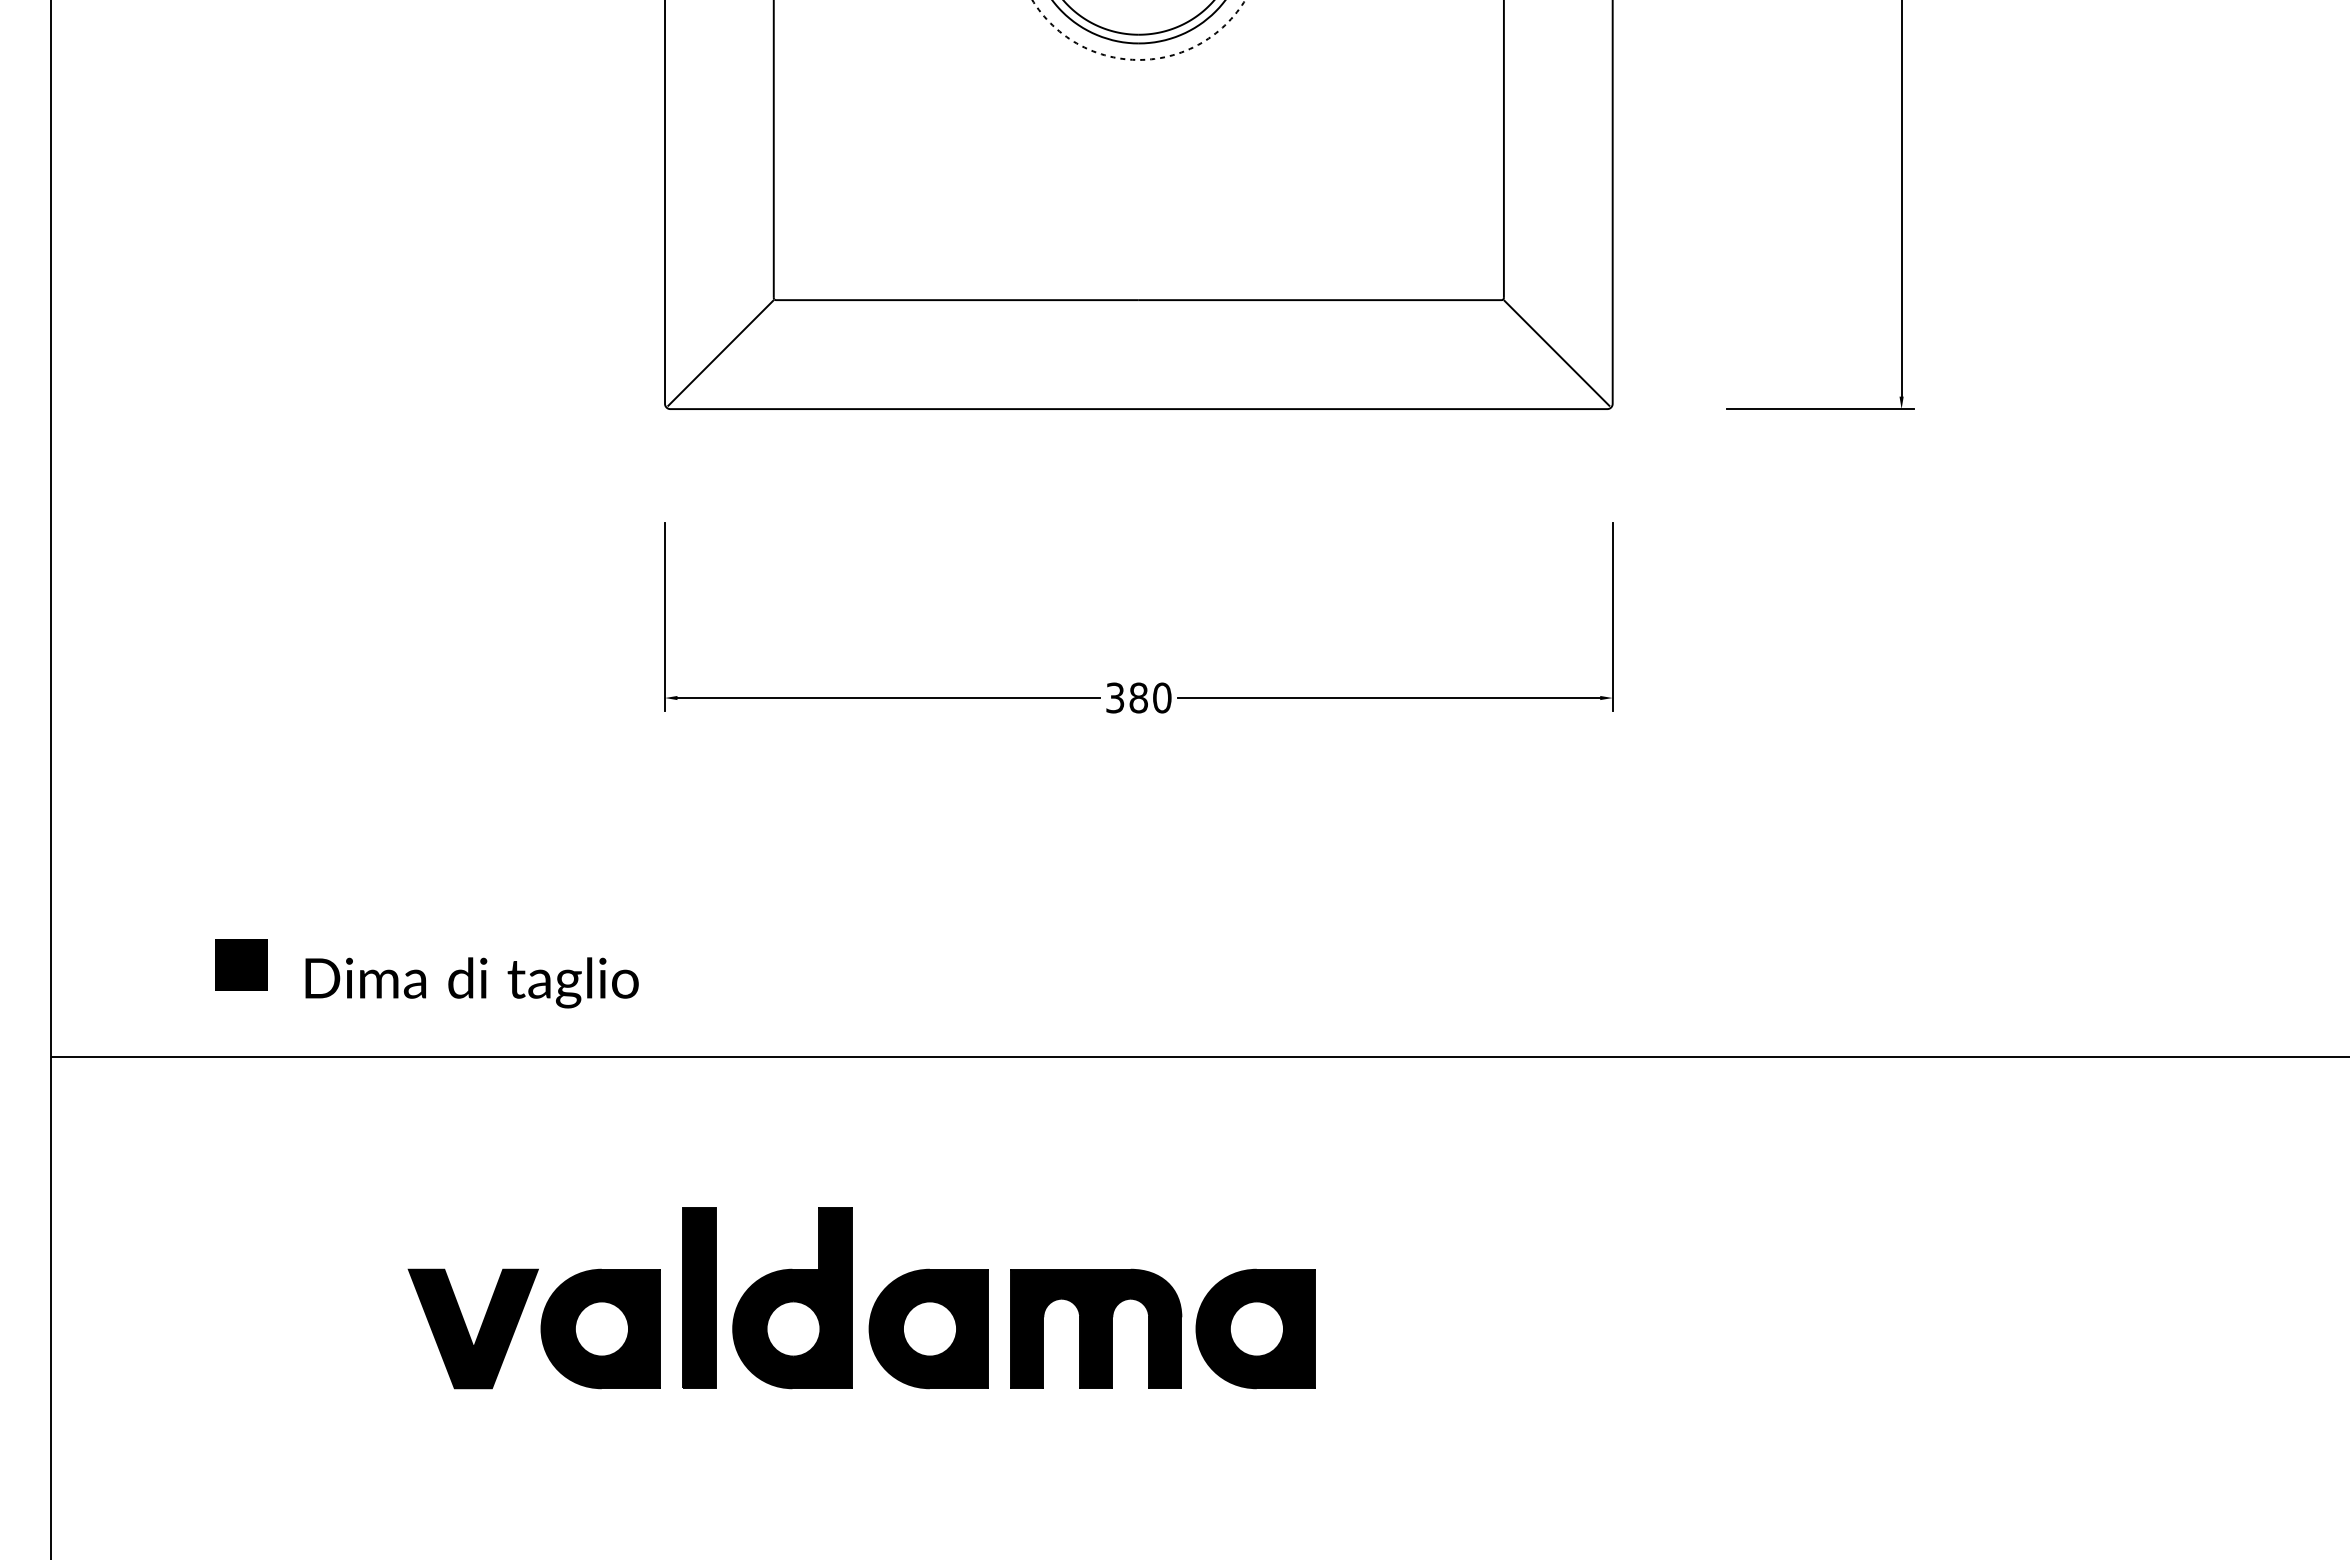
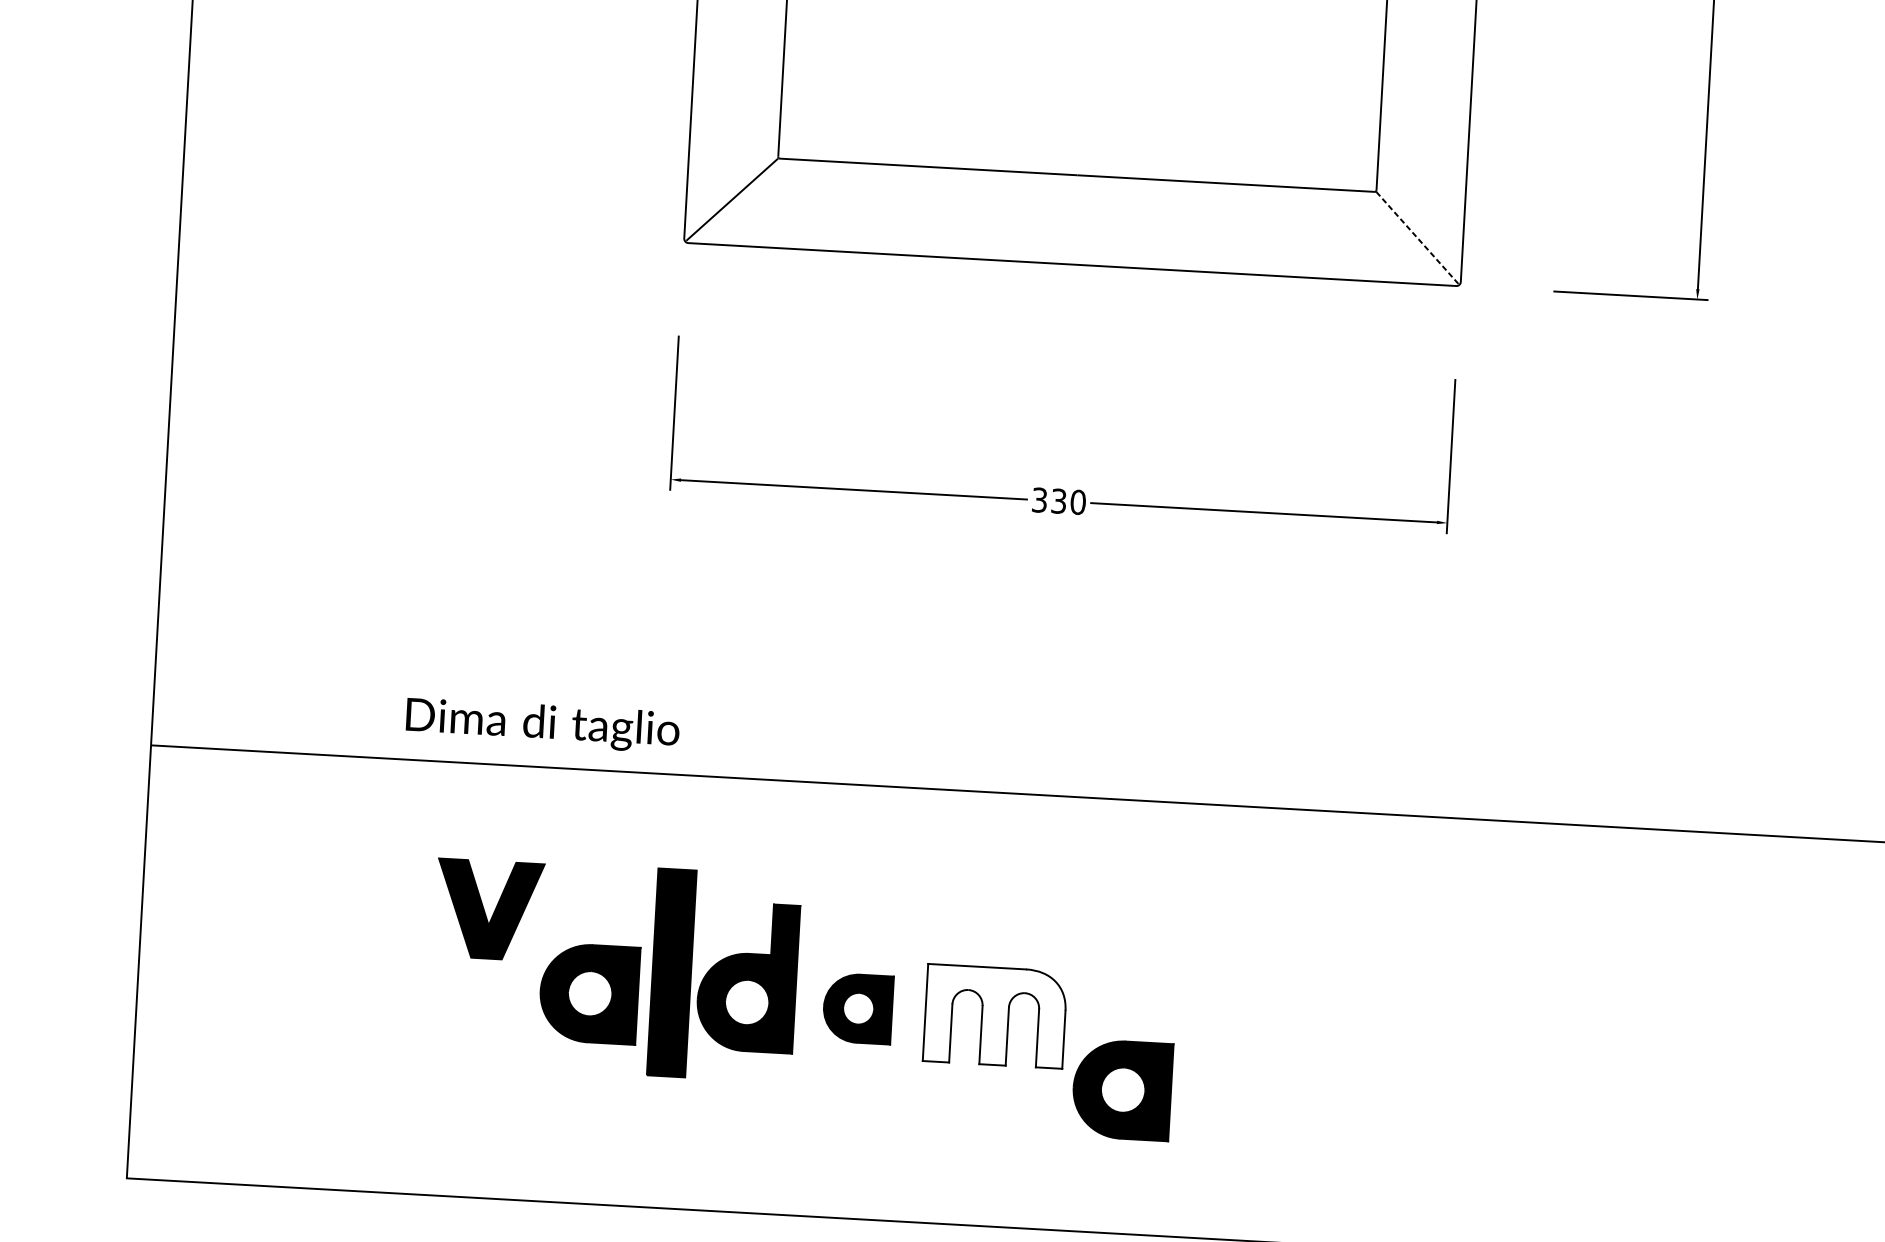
line: (1557, 353) -> (1417, 238), solid -> dashed
text: (1138, 697) -> (1058, 500), 380 -> 330
part: (241, 964) -> (311, 678), removed
text: (471, 982) -> (542, 725), moved
part: (699, 1297) -> (671, 972), size x1.4
part: (472, 1328) -> (488, 909), moved
part: (928, 1328) -> (857, 1008), size x0.7
fill: (1096, 1328) -> (995, 1015), removed
part: (1255, 1328) -> (1122, 1089), moved

